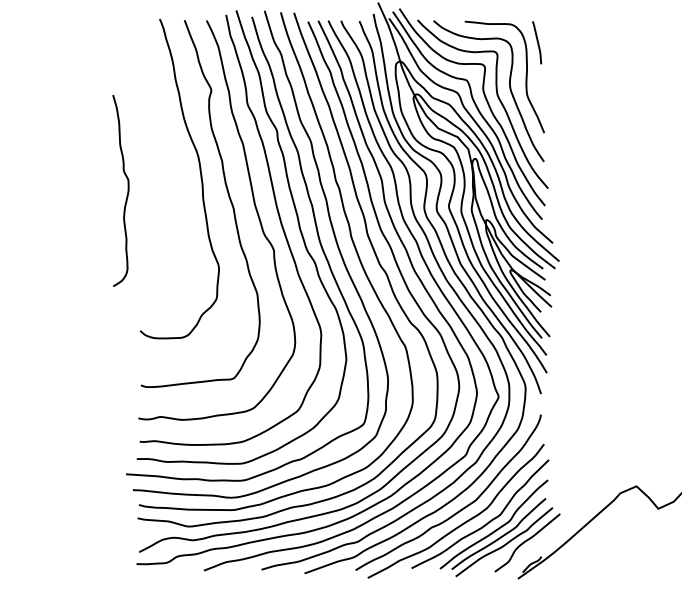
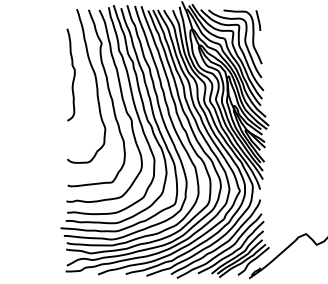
curve: (125, 190) -> (73, 74), moved

